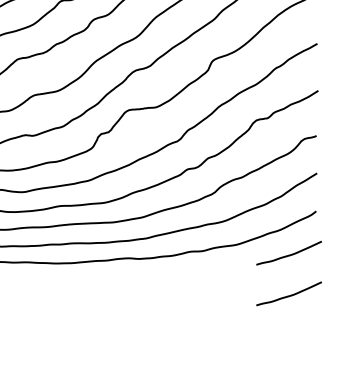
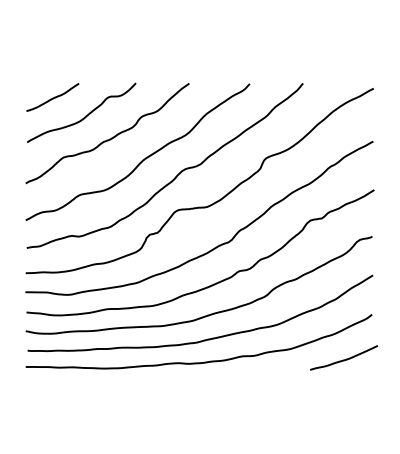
curve: (288, 295) -> (343, 401), removed

